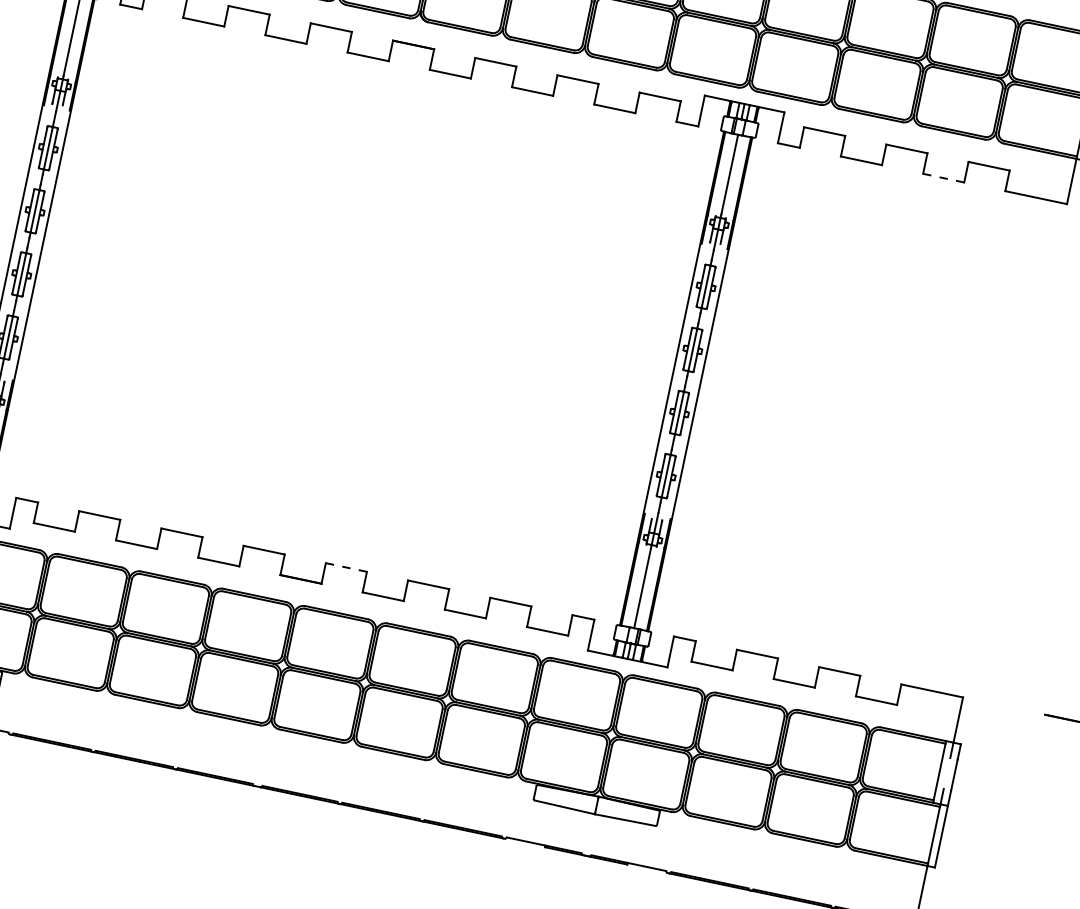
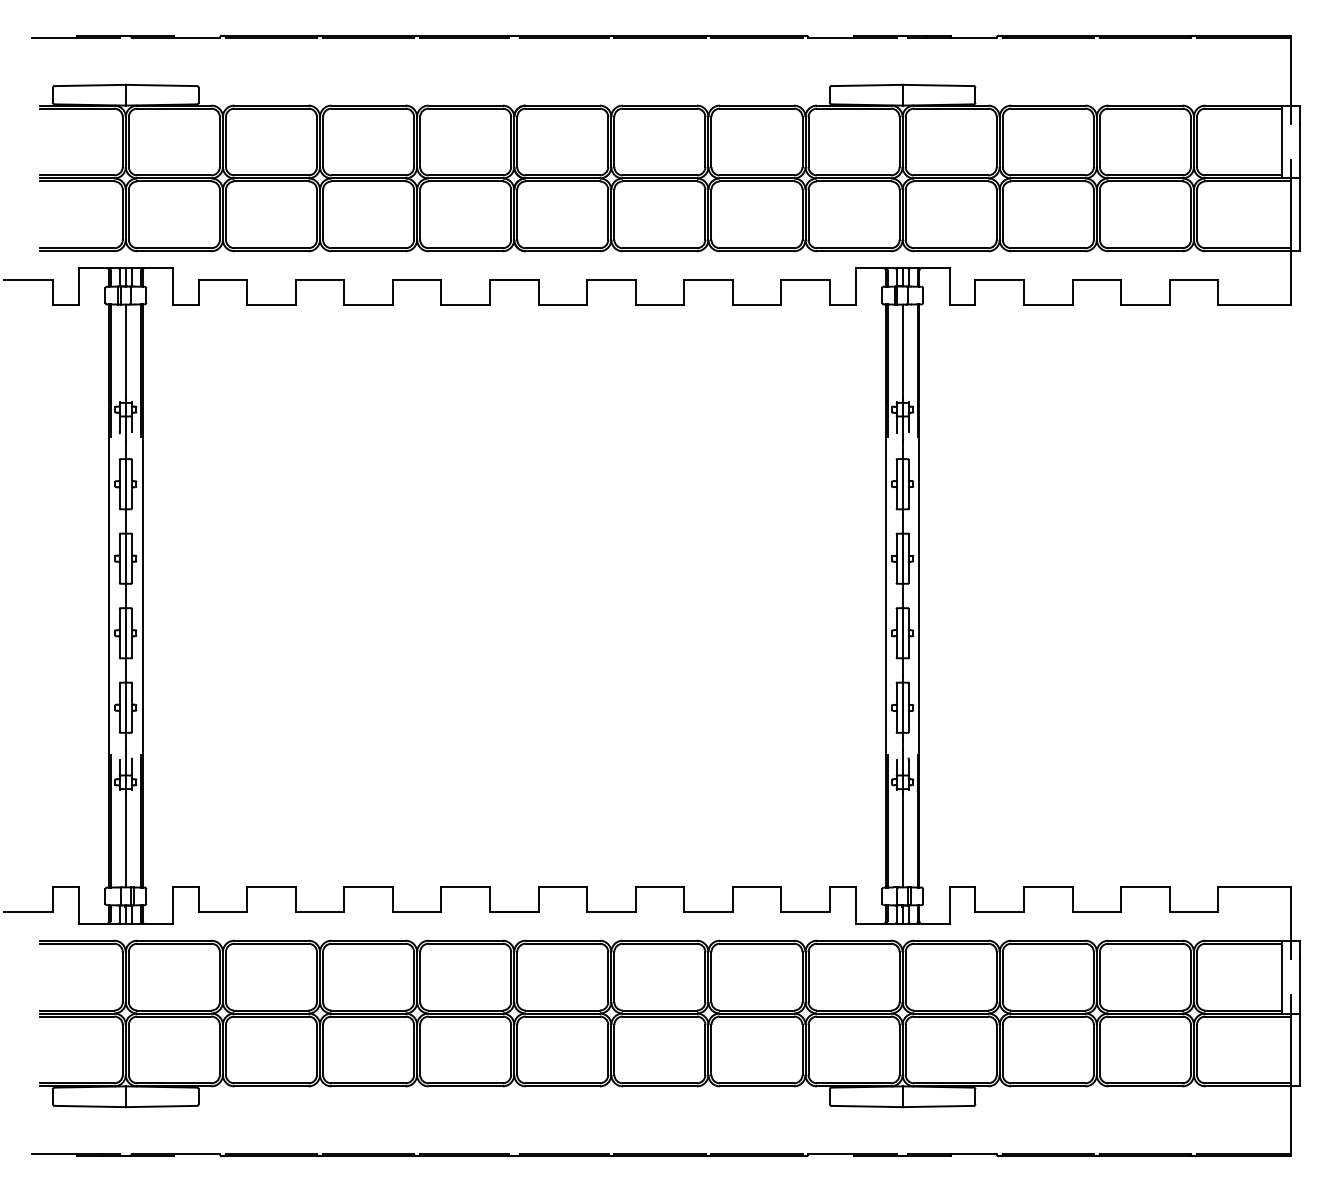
line: (943, 178) -> (1145, 304), dashed -> solid
line: (346, 567) -> (562, 887), dashed -> solid

